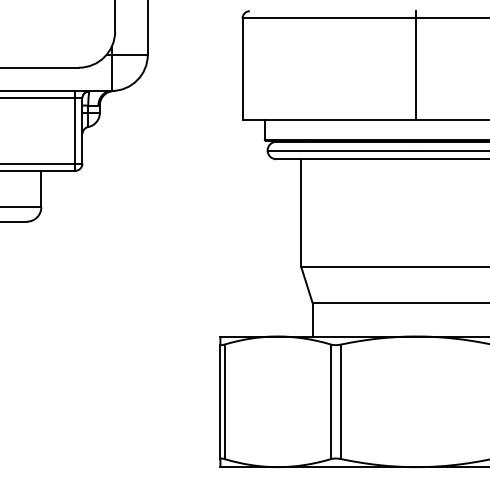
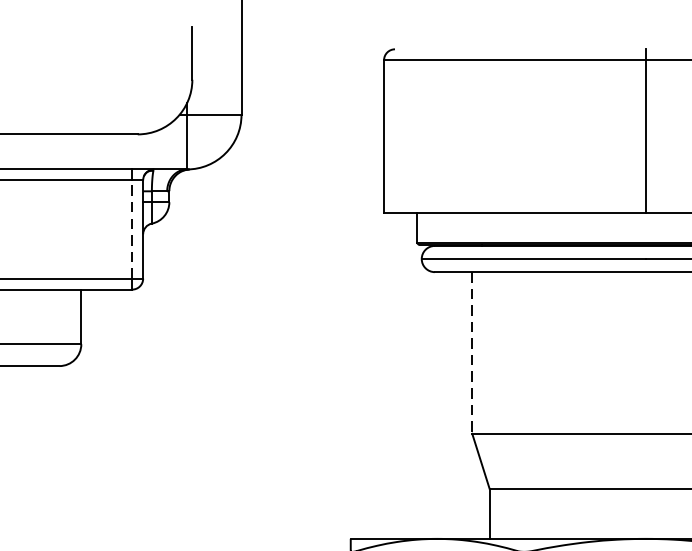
line: (75, 130) -> (132, 228), solid -> dashed
line: (301, 212) -> (472, 352), solid -> dashed

